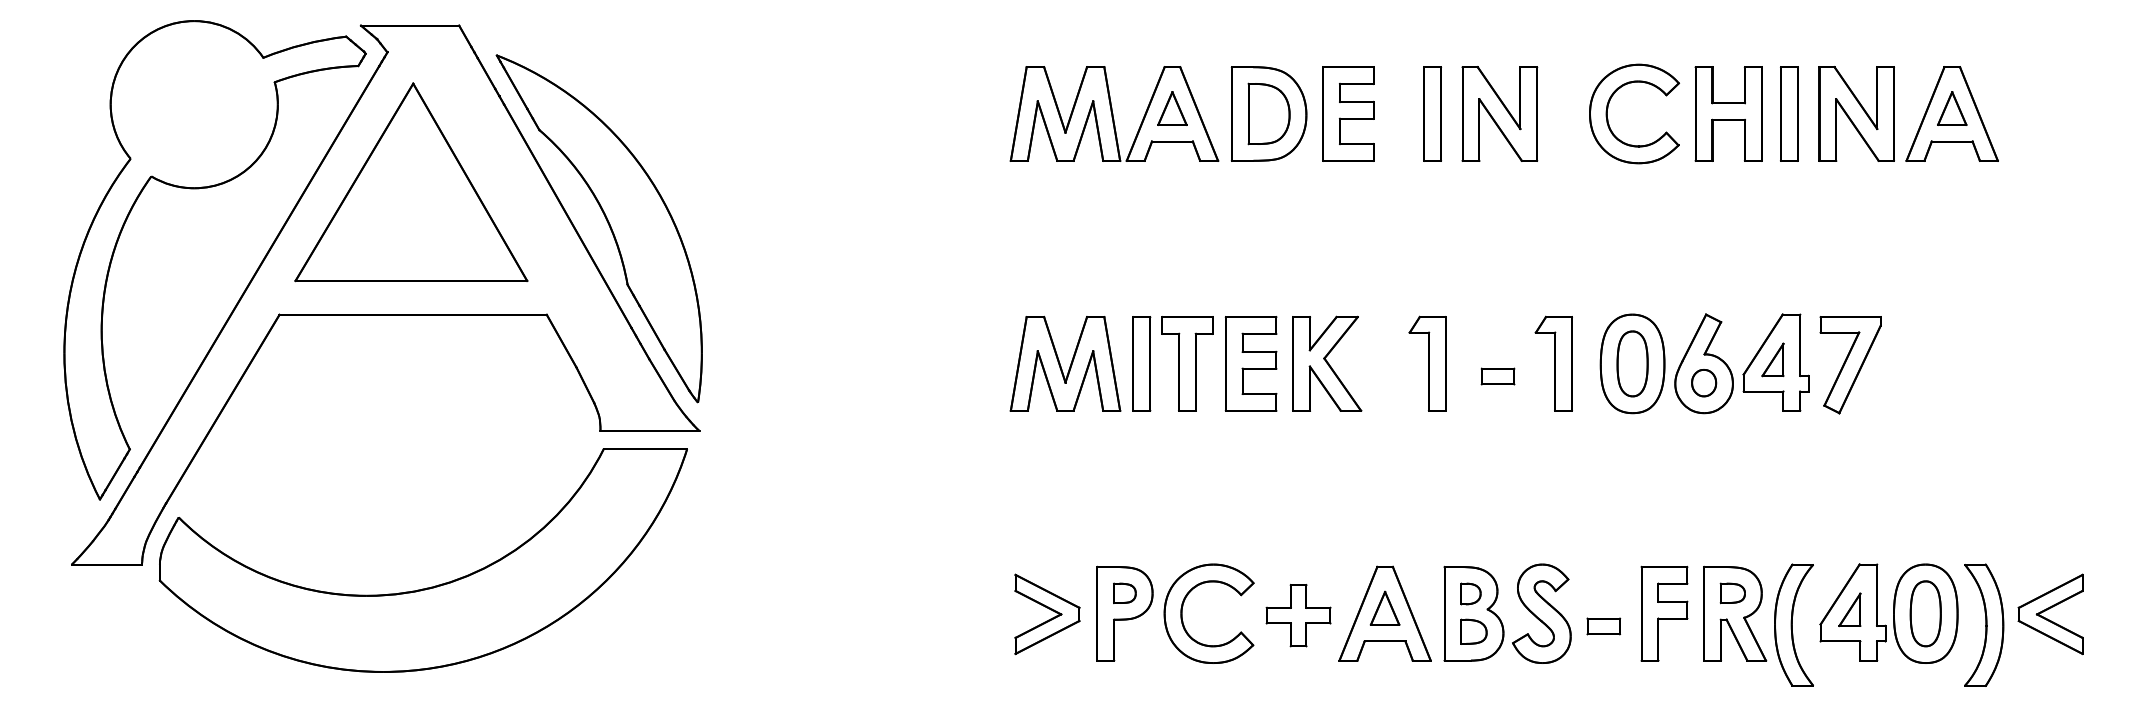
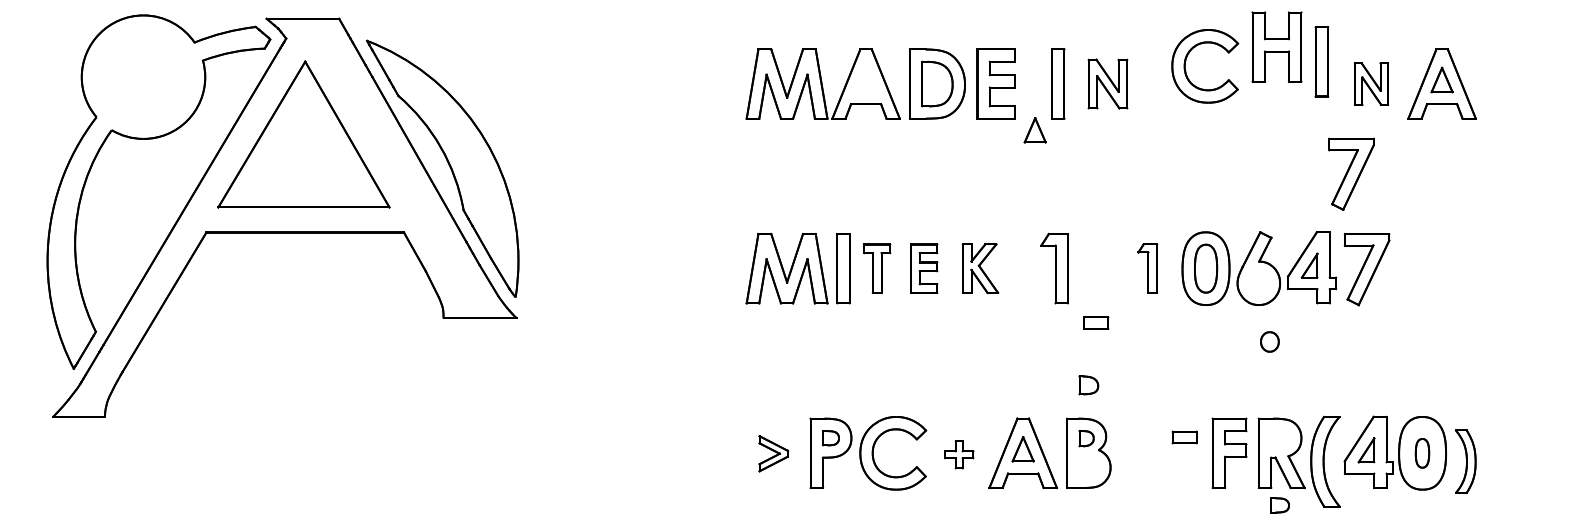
part: (1172, 108) -> (1035, 130), moved
part: (1608, 108) -> (1185, 62), moved
part: (1499, 113) -> (1107, 83), size x0.7
part: (1728, 113) -> (1276, 46), moved
part: (1789, 113) -> (1321, 61), moved
part: (1856, 113) -> (1371, 83), size x0.6
part: (1829, 236) -> (1351, 174), added
part: (1187, 363) -> (877, 268), size x0.7
part: (1250, 363) -> (923, 268), size x0.7
part: (1327, 363) -> (980, 268), size x0.7
part: (1553, 363) -> (1147, 268), size x0.7
part: (1497, 376) -> (1095, 323), moved
part: (1704, 383) -> (1270, 342), moved
part: (426, 587) -> (315, 433), removed
part: (1732, 593) -> (1279, 505), moved
part: (1541, 613) -> (1138, 453), removed
part: (1925, 613) -> (1422, 453), size x0.6
part: (1047, 614) -> (773, 453), size x0.6
part: (2050, 614) -> (1514, 453), removed
part: (1298, 615) -> (959, 454), size x0.6
part: (1984, 624) -> (1465, 461), size x0.7
part: (1603, 626) -> (1184, 437), moved
part: (1473, 631) -> (1088, 385), moved

